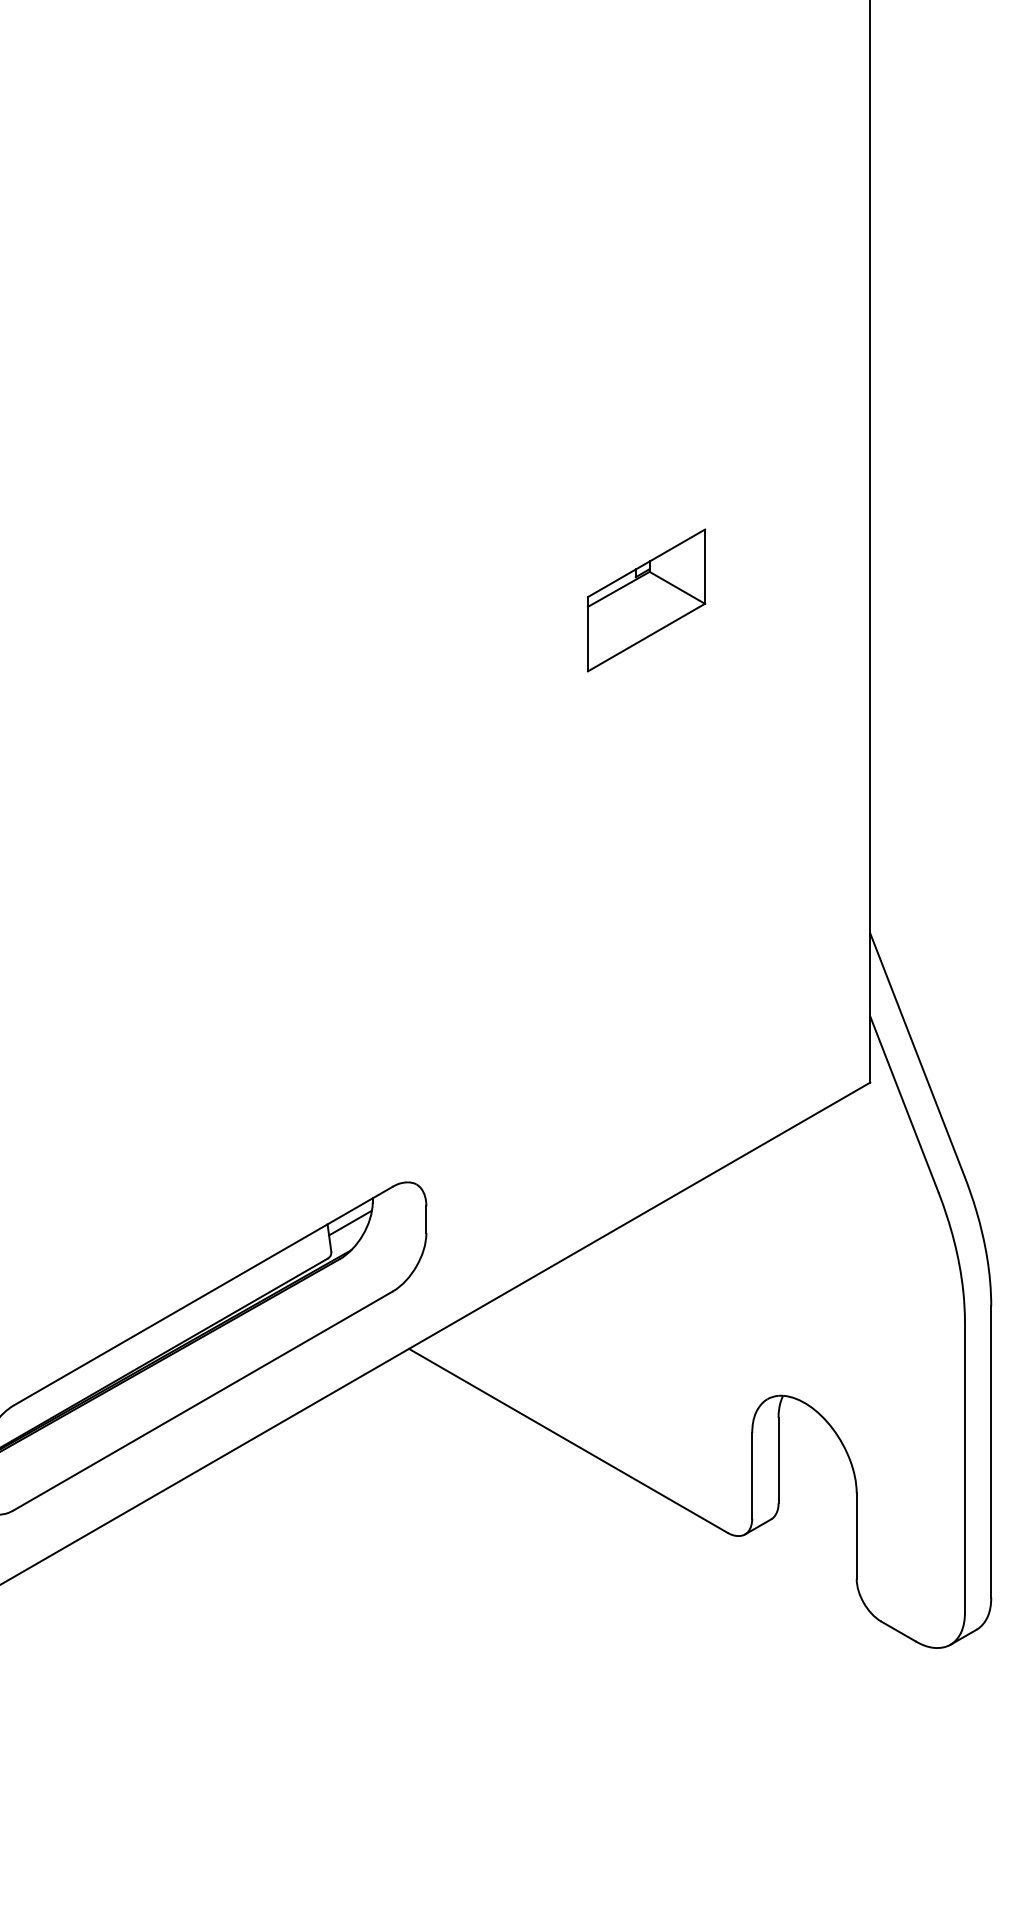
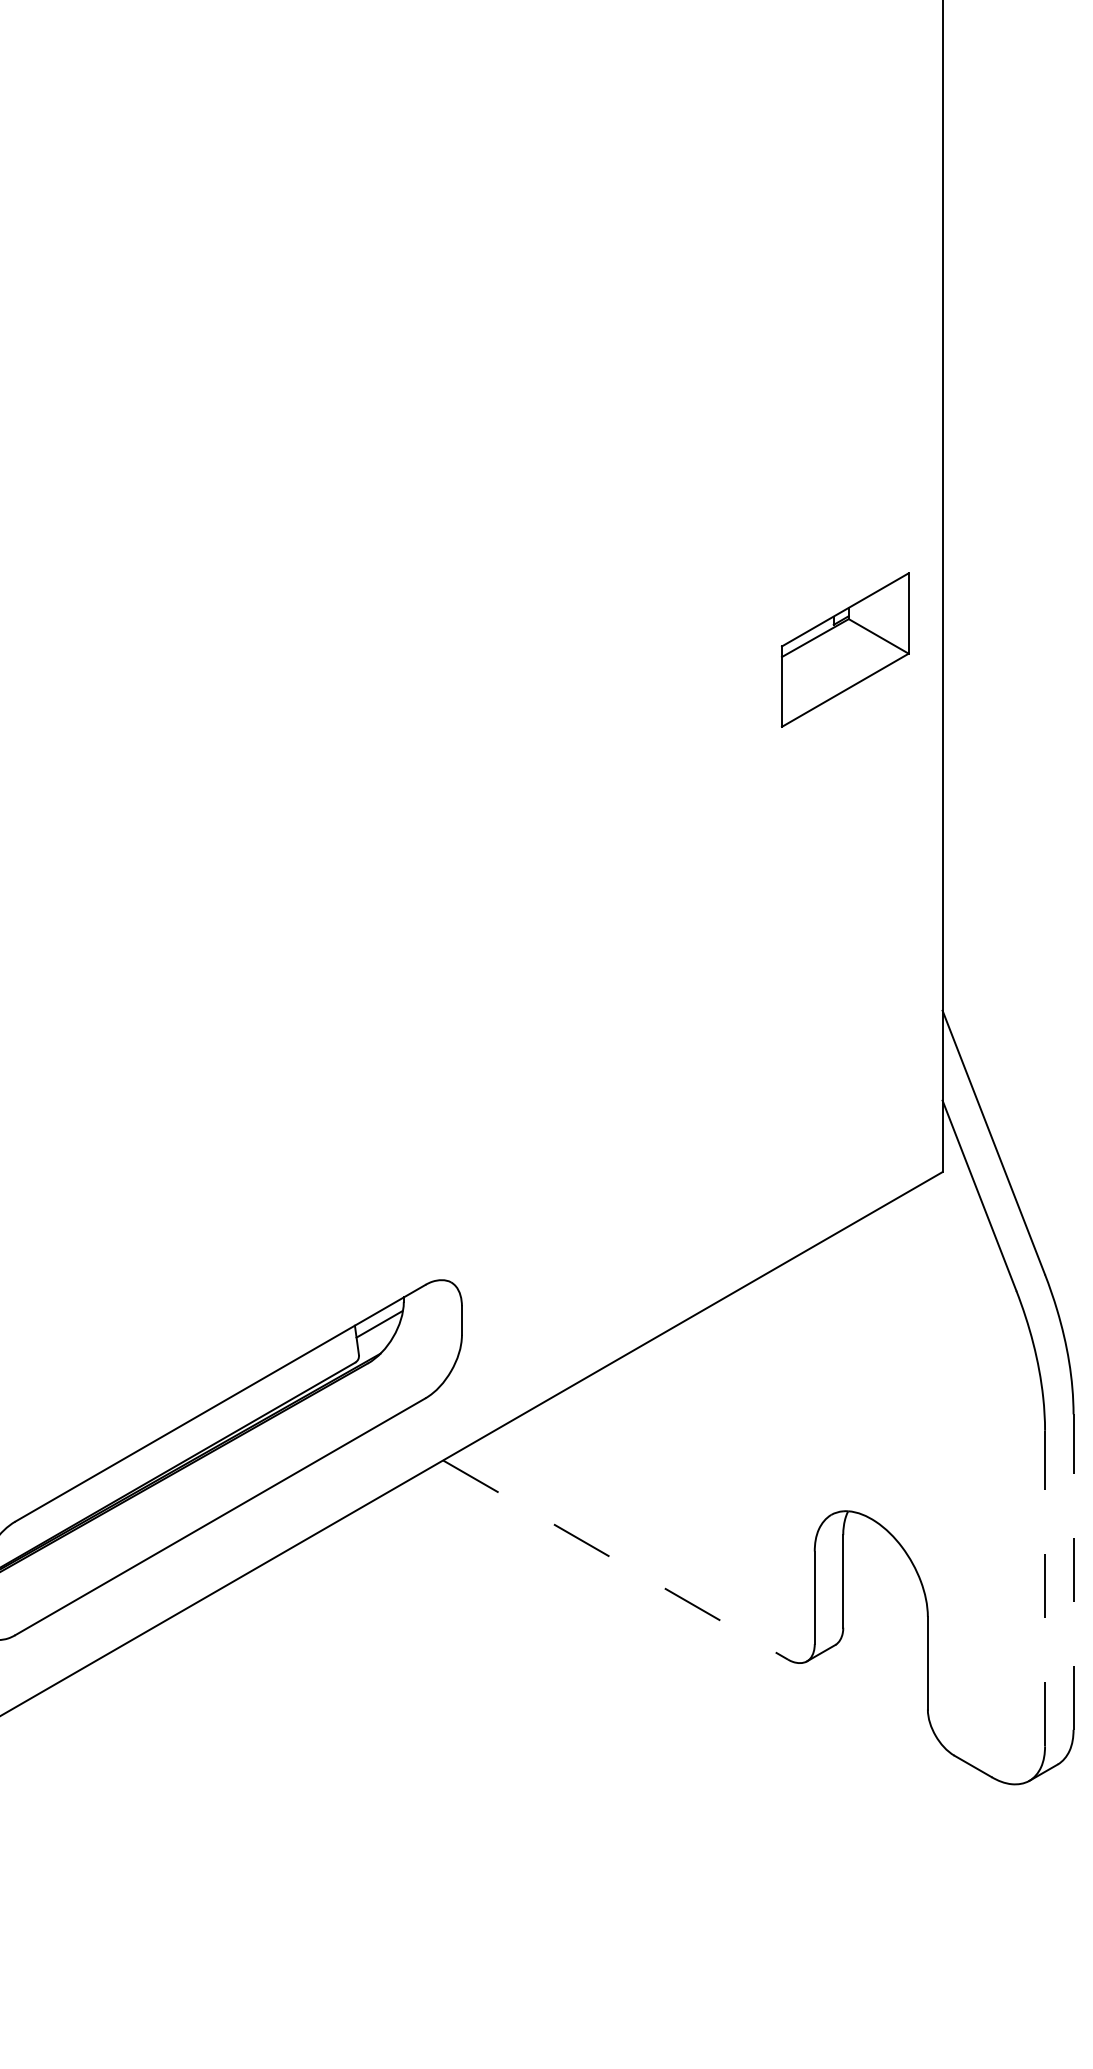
part: (646, 600) -> (845, 650), moved
line: (568, 1440) -> (615, 1559), solid -> dashed
line: (991, 1451) -> (1073, 1571), solid -> dashed
line: (964, 1467) -> (1044, 1588), solid -> dashed

